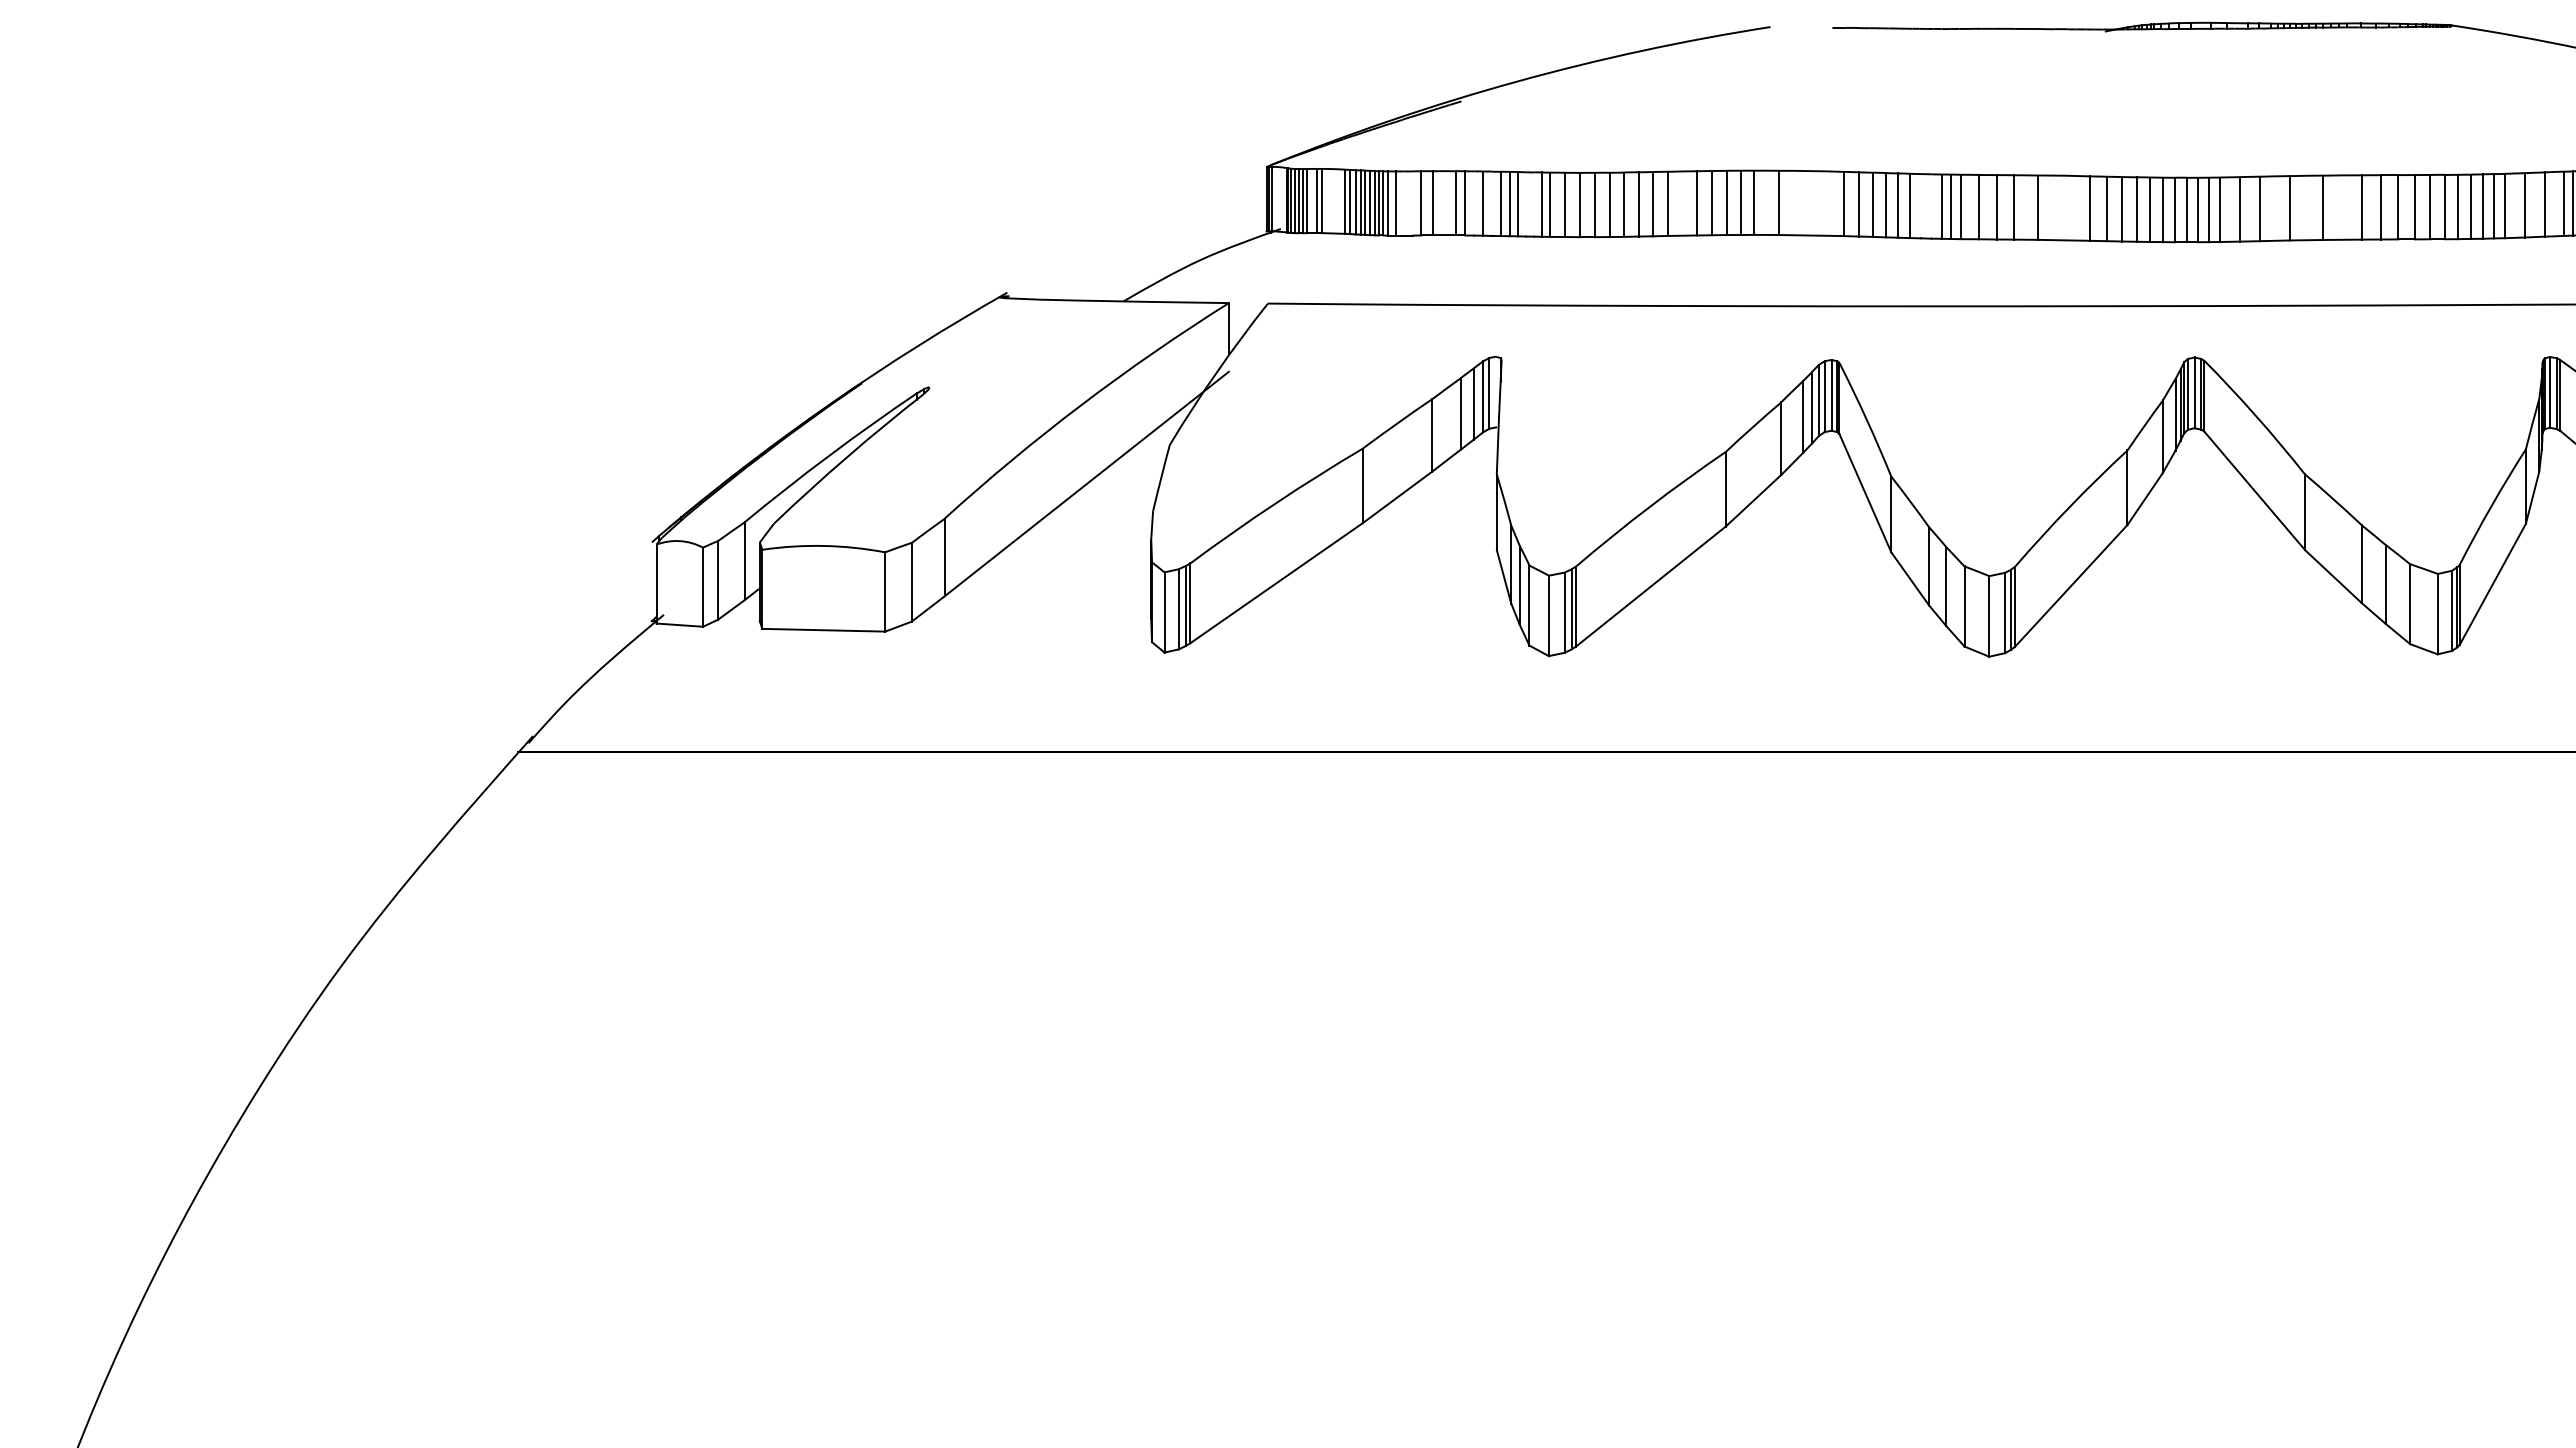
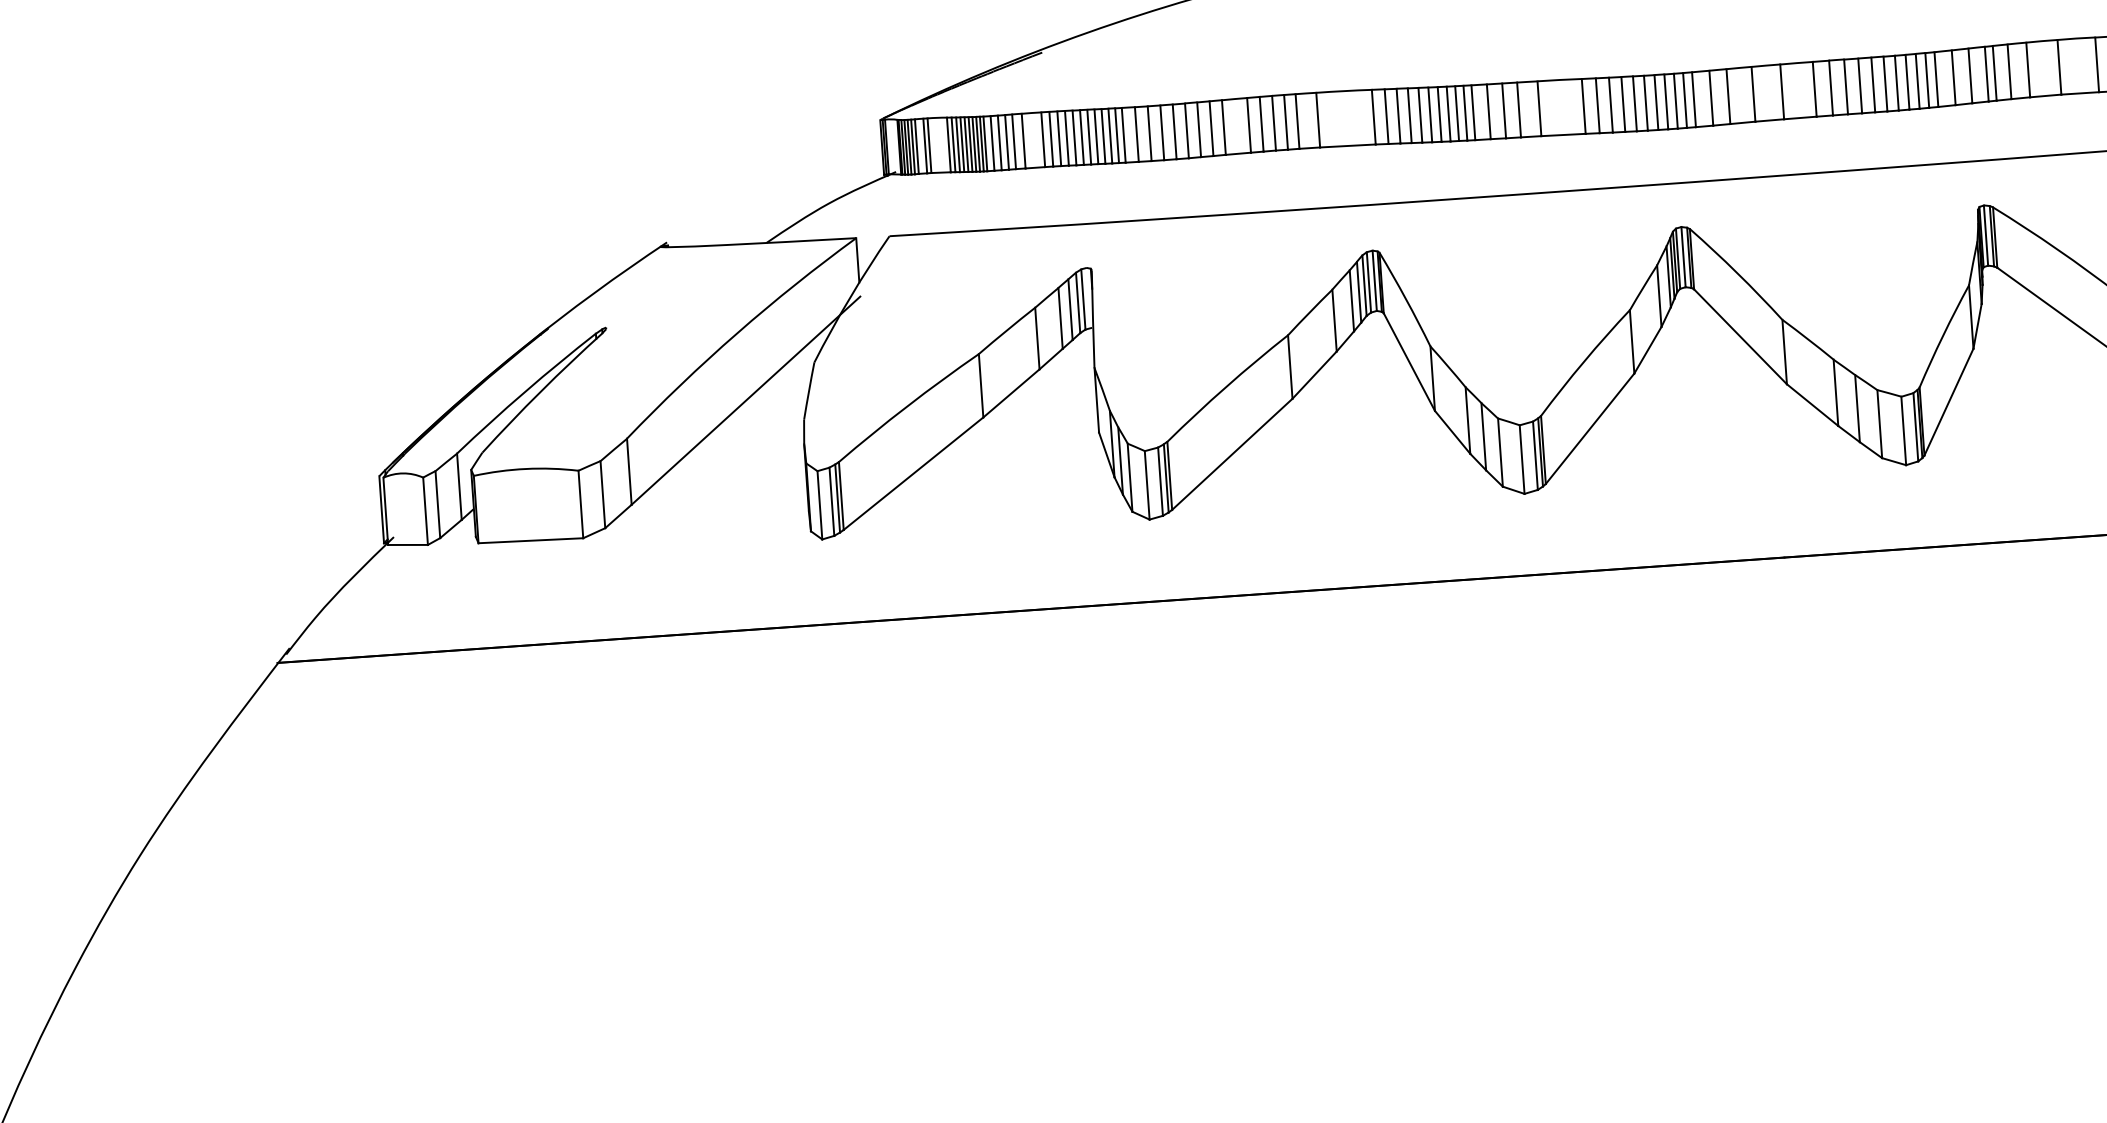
line: (1404, 203) -> (999, 142), added
line: (1413, 203) -> (1007, 142), added
line: (1474, 203) -> (1059, 138), added
line: (1492, 203) -> (1074, 137), added
line: (1526, 204) -> (1103, 136), added
line: (1534, 204) -> (1110, 136), added
line: (1921, 206) -> (1440, 114), added
line: (1931, 206) -> (1448, 114), added
line: (651, 581) -> (381, 509), added

